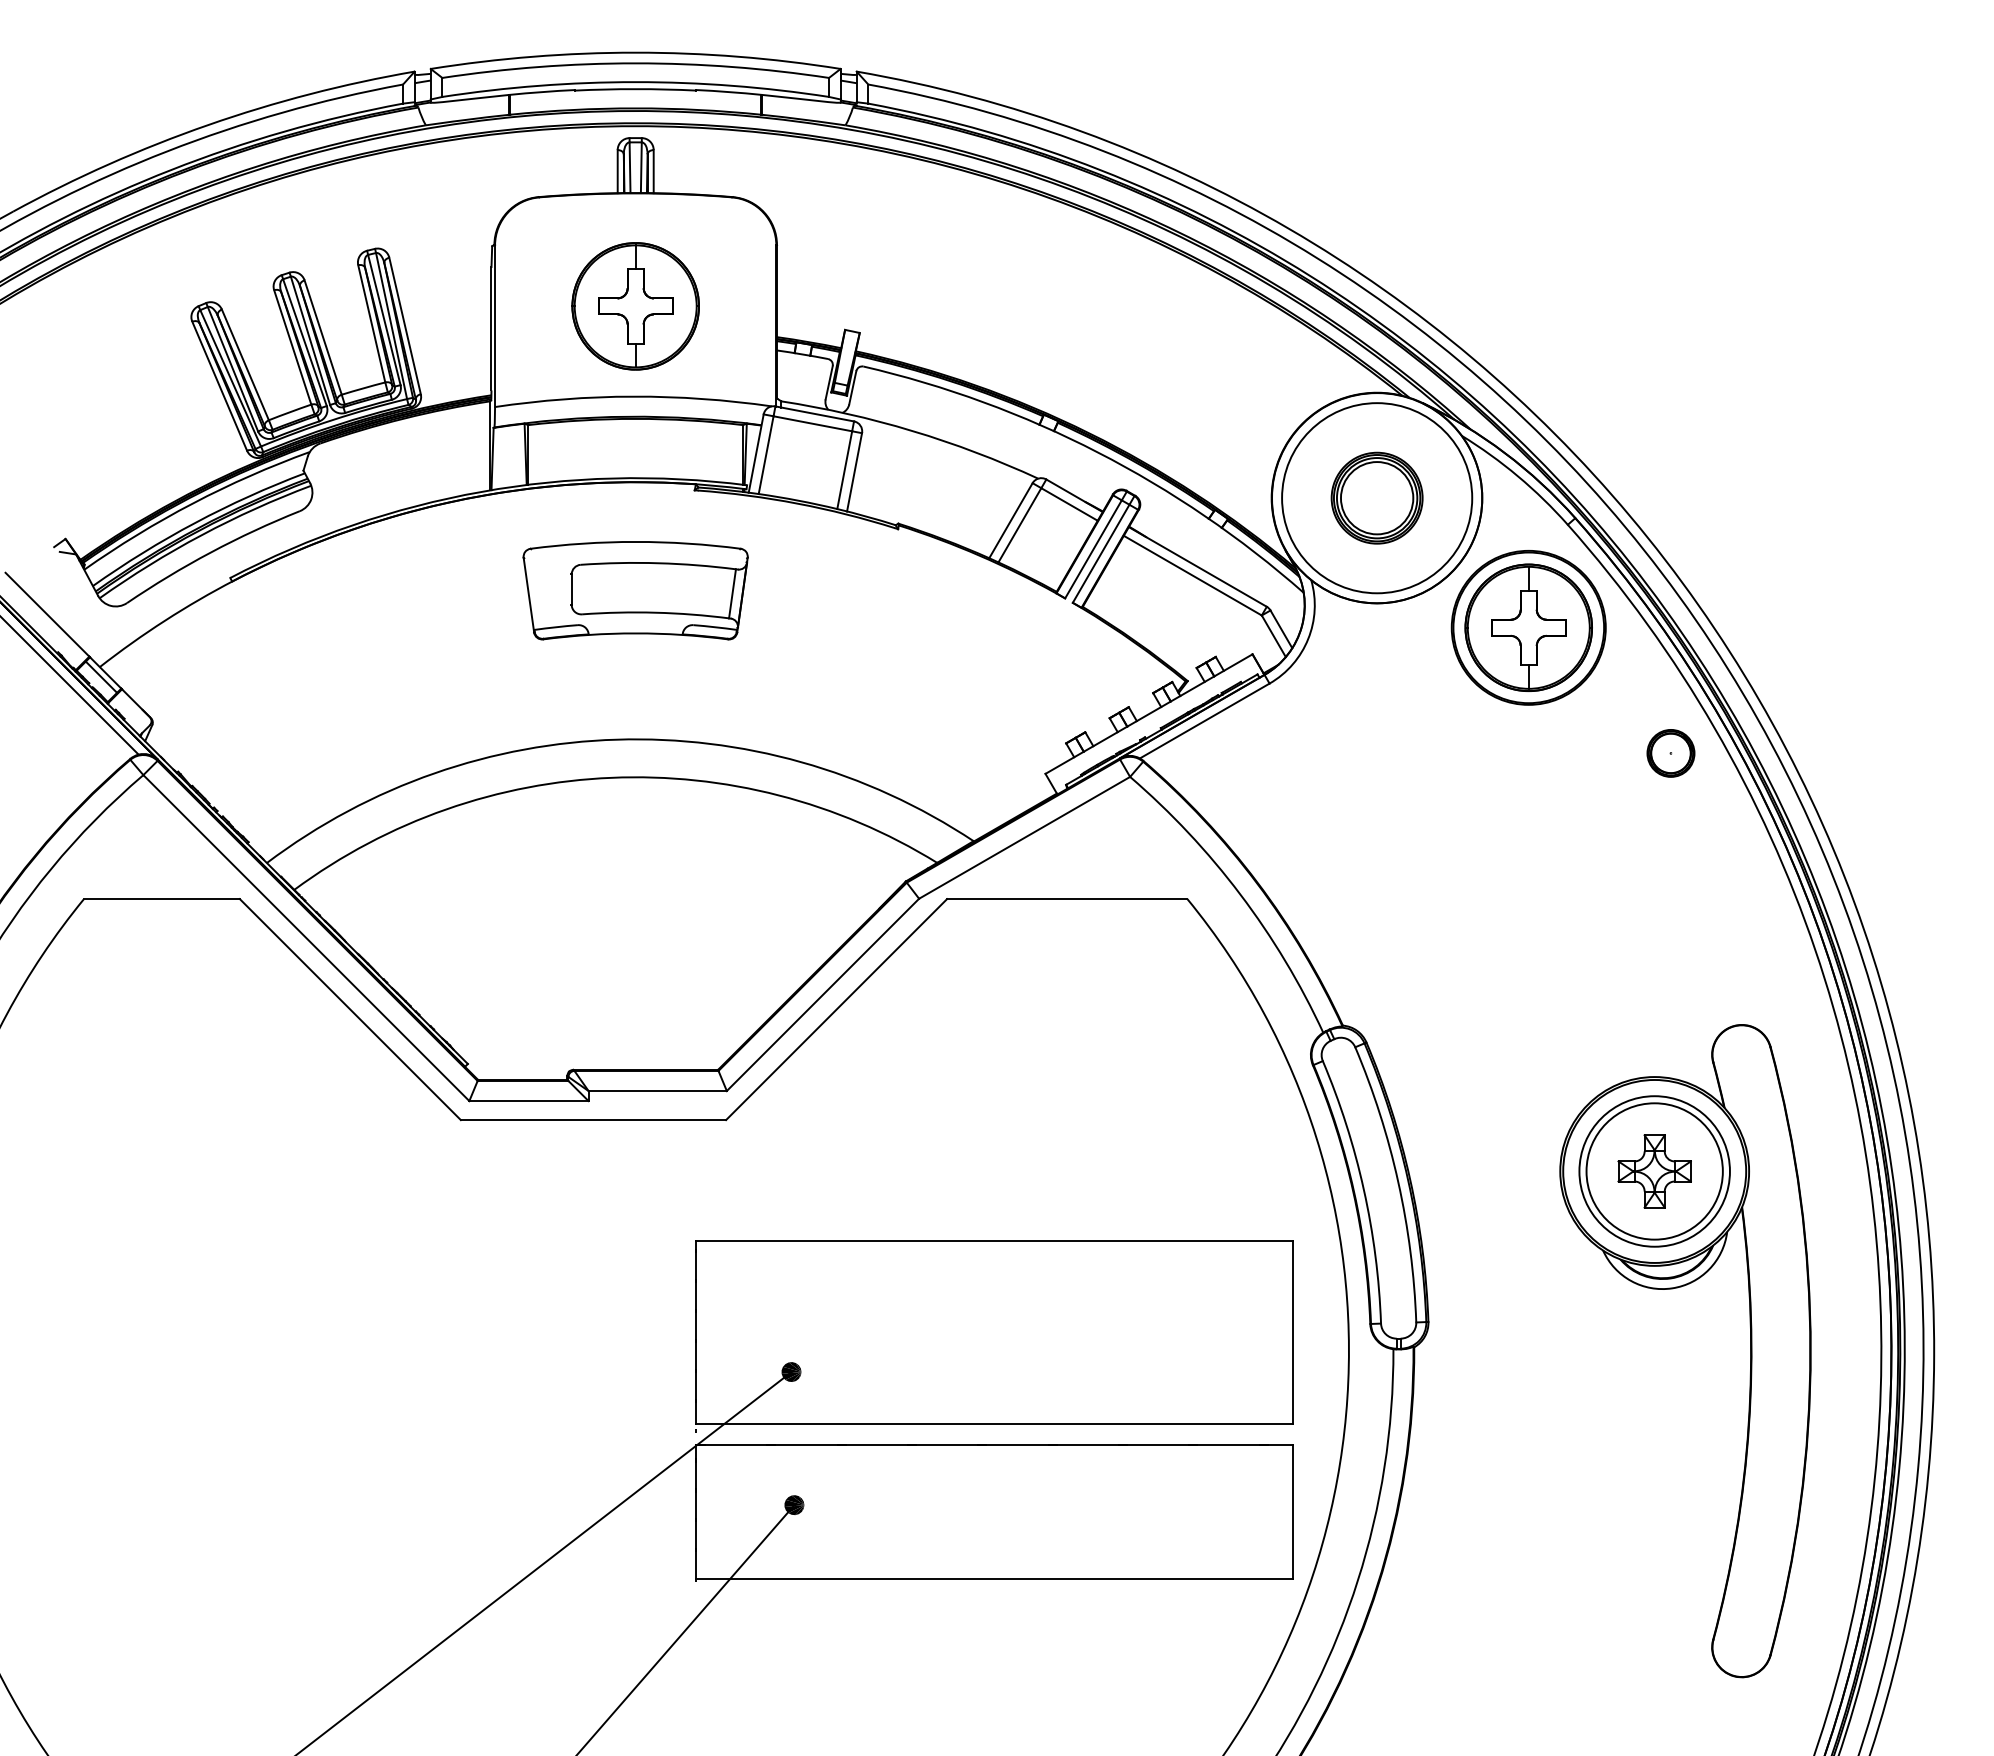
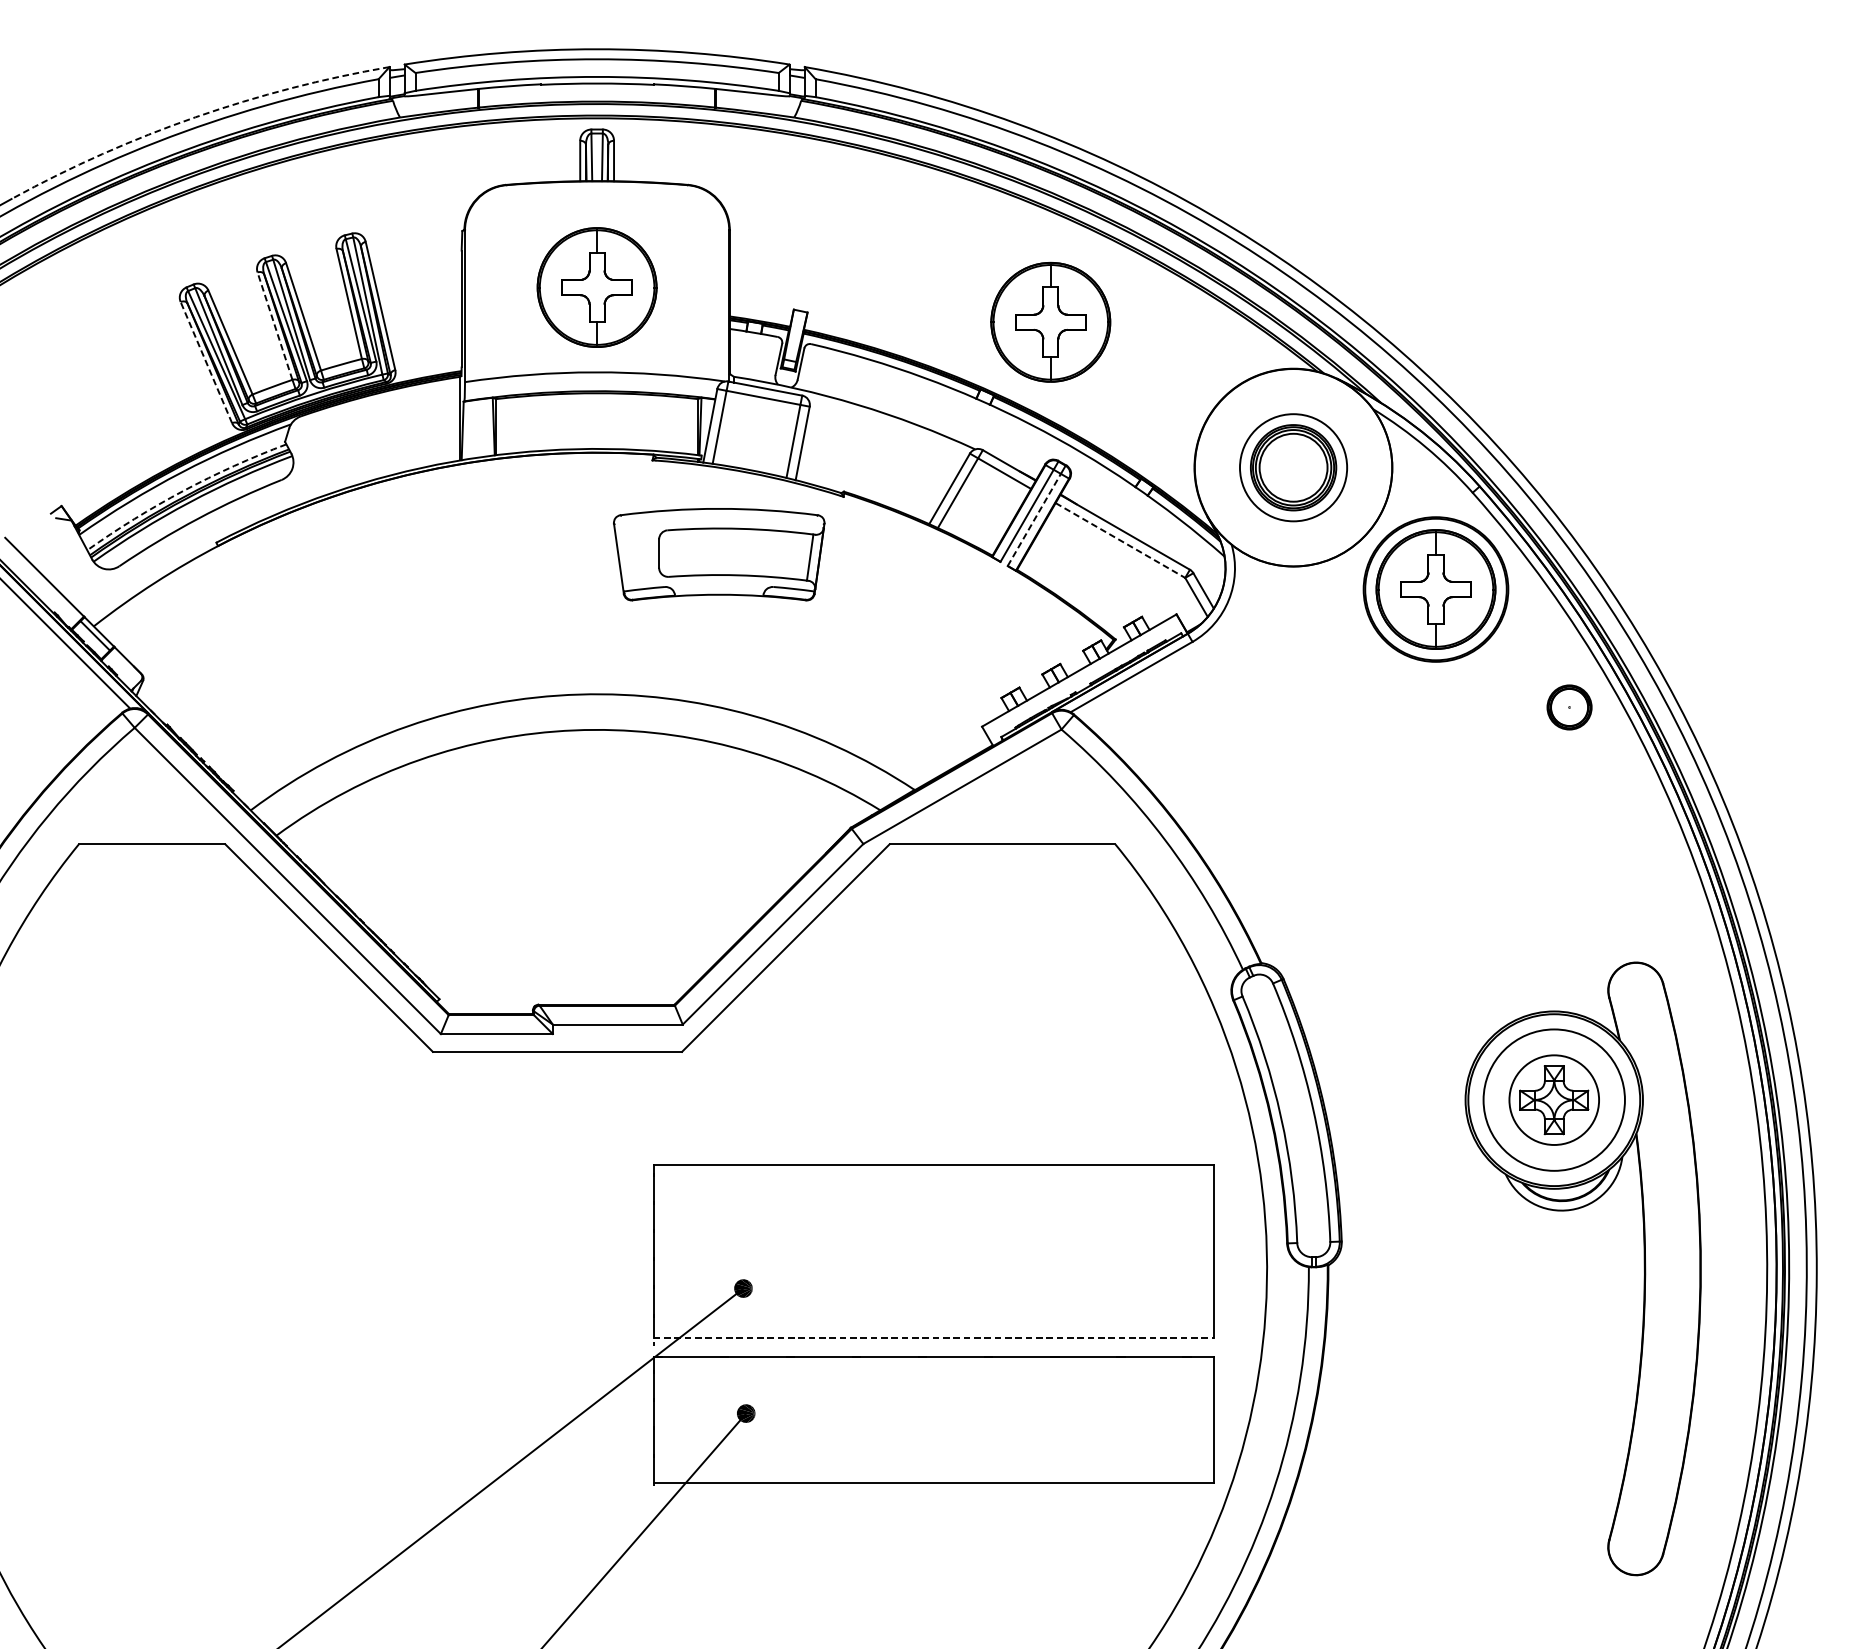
arc: (208, 125) -> (195, 117), solid -> dashed
part: (1118, 343) -> (1050, 322), added
line: (292, 346) -> (274, 325), solid -> dashed
line: (219, 385) -> (206, 361), solid -> dashed
circle: (1377, 498) -> (1293, 468), size x0.6
arc: (195, 522) -> (183, 490), solid -> dashed
line: (1101, 553) -> (1034, 519), solid -> dashed
line: (1192, 575) -> (1120, 540), solid -> dashed
part: (635, 590) -> (719, 554), moved
circle: (1654, 1171) -> (1554, 1100), size x0.7
line: (994, 1424) -> (934, 1337), solid -> dashed

